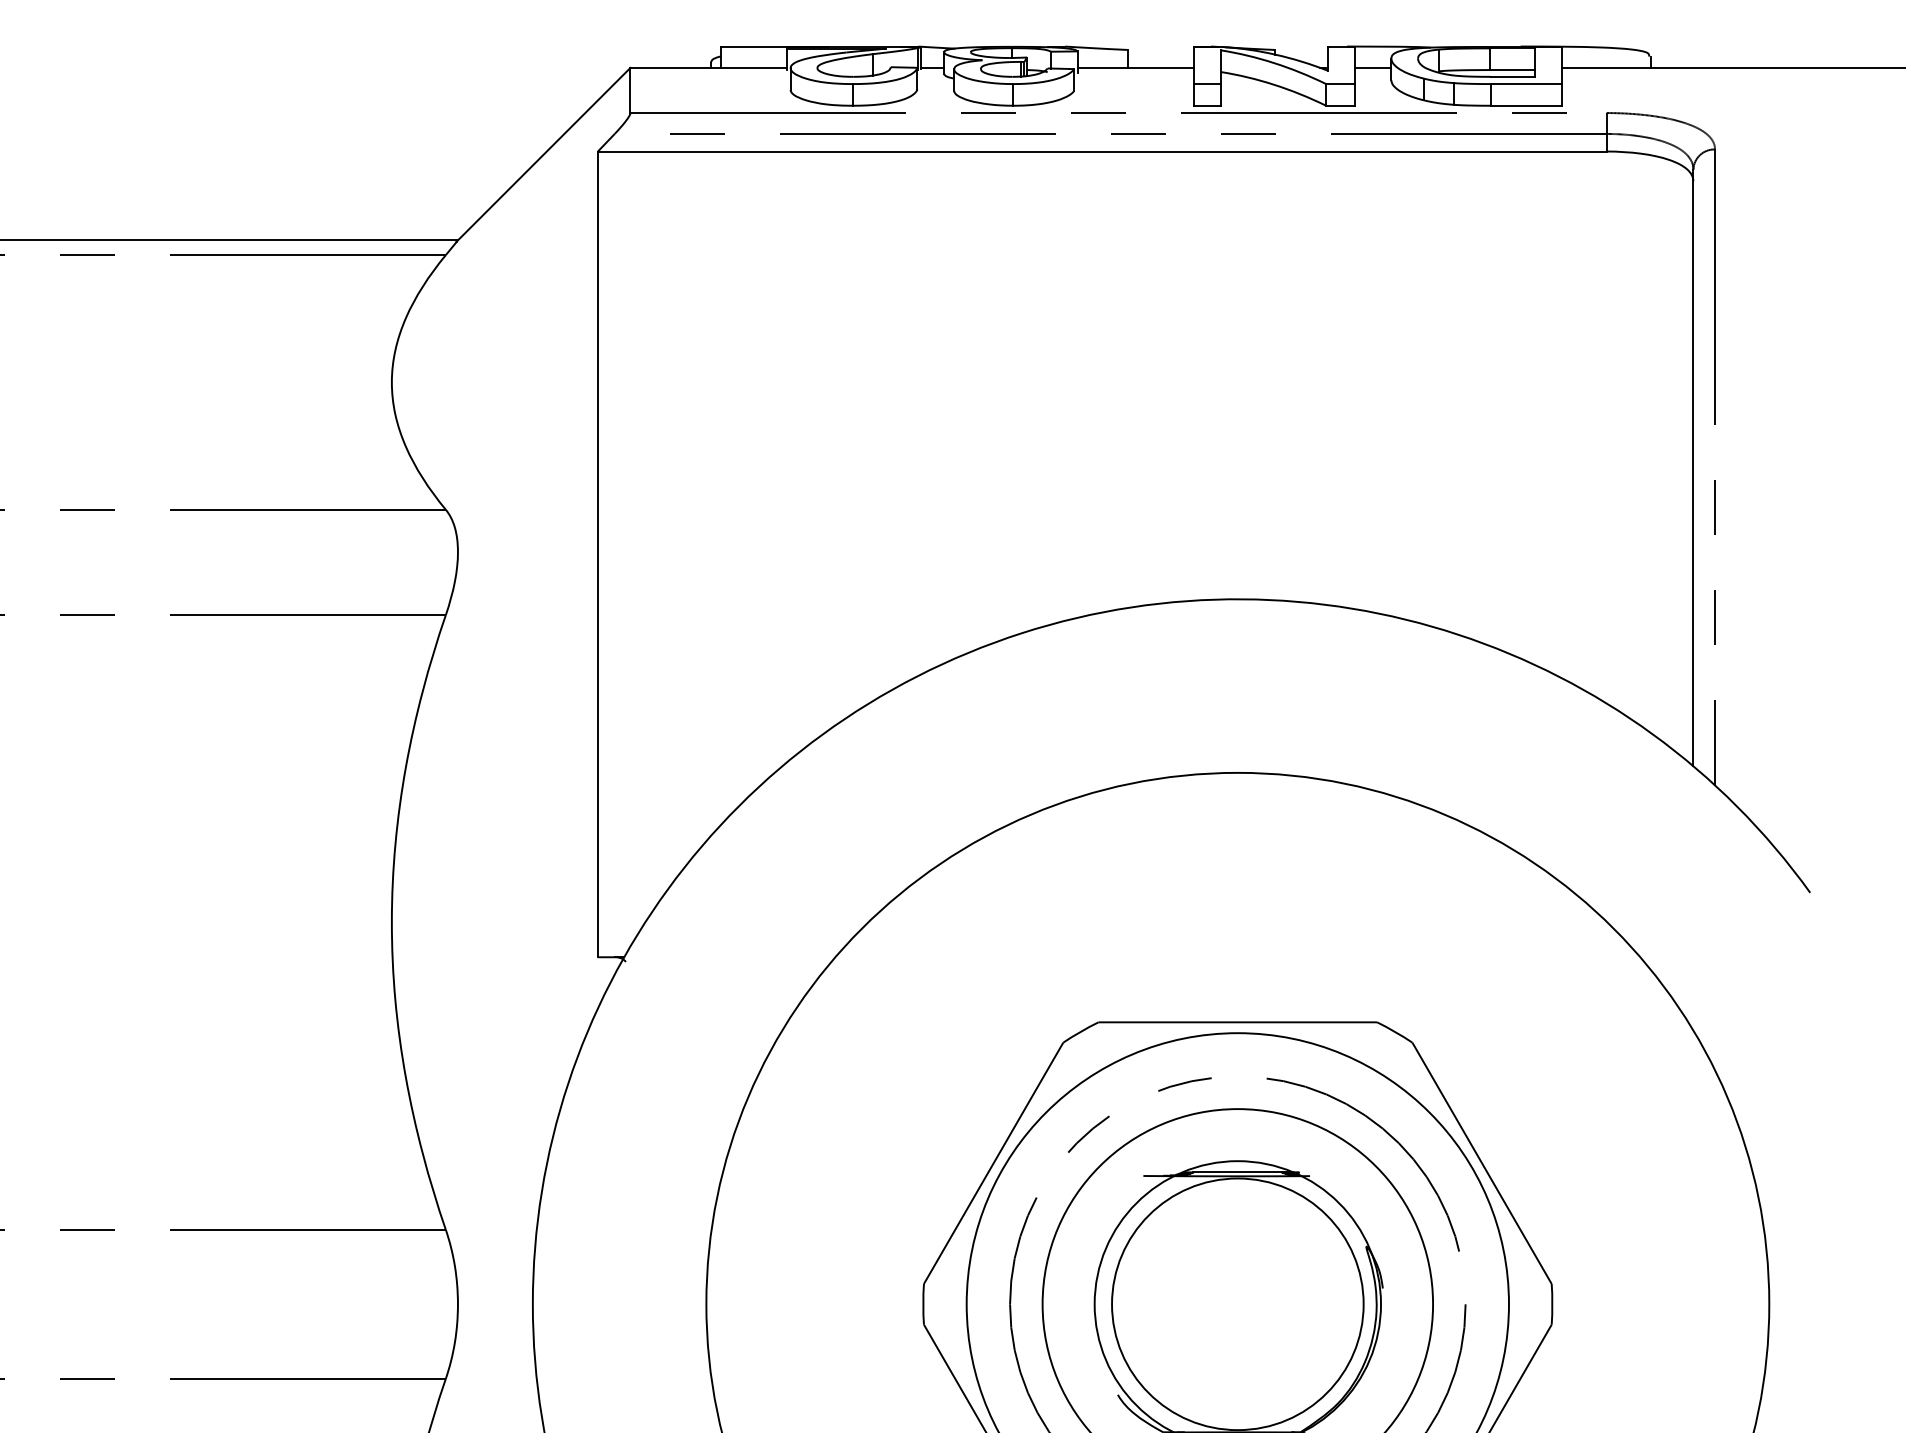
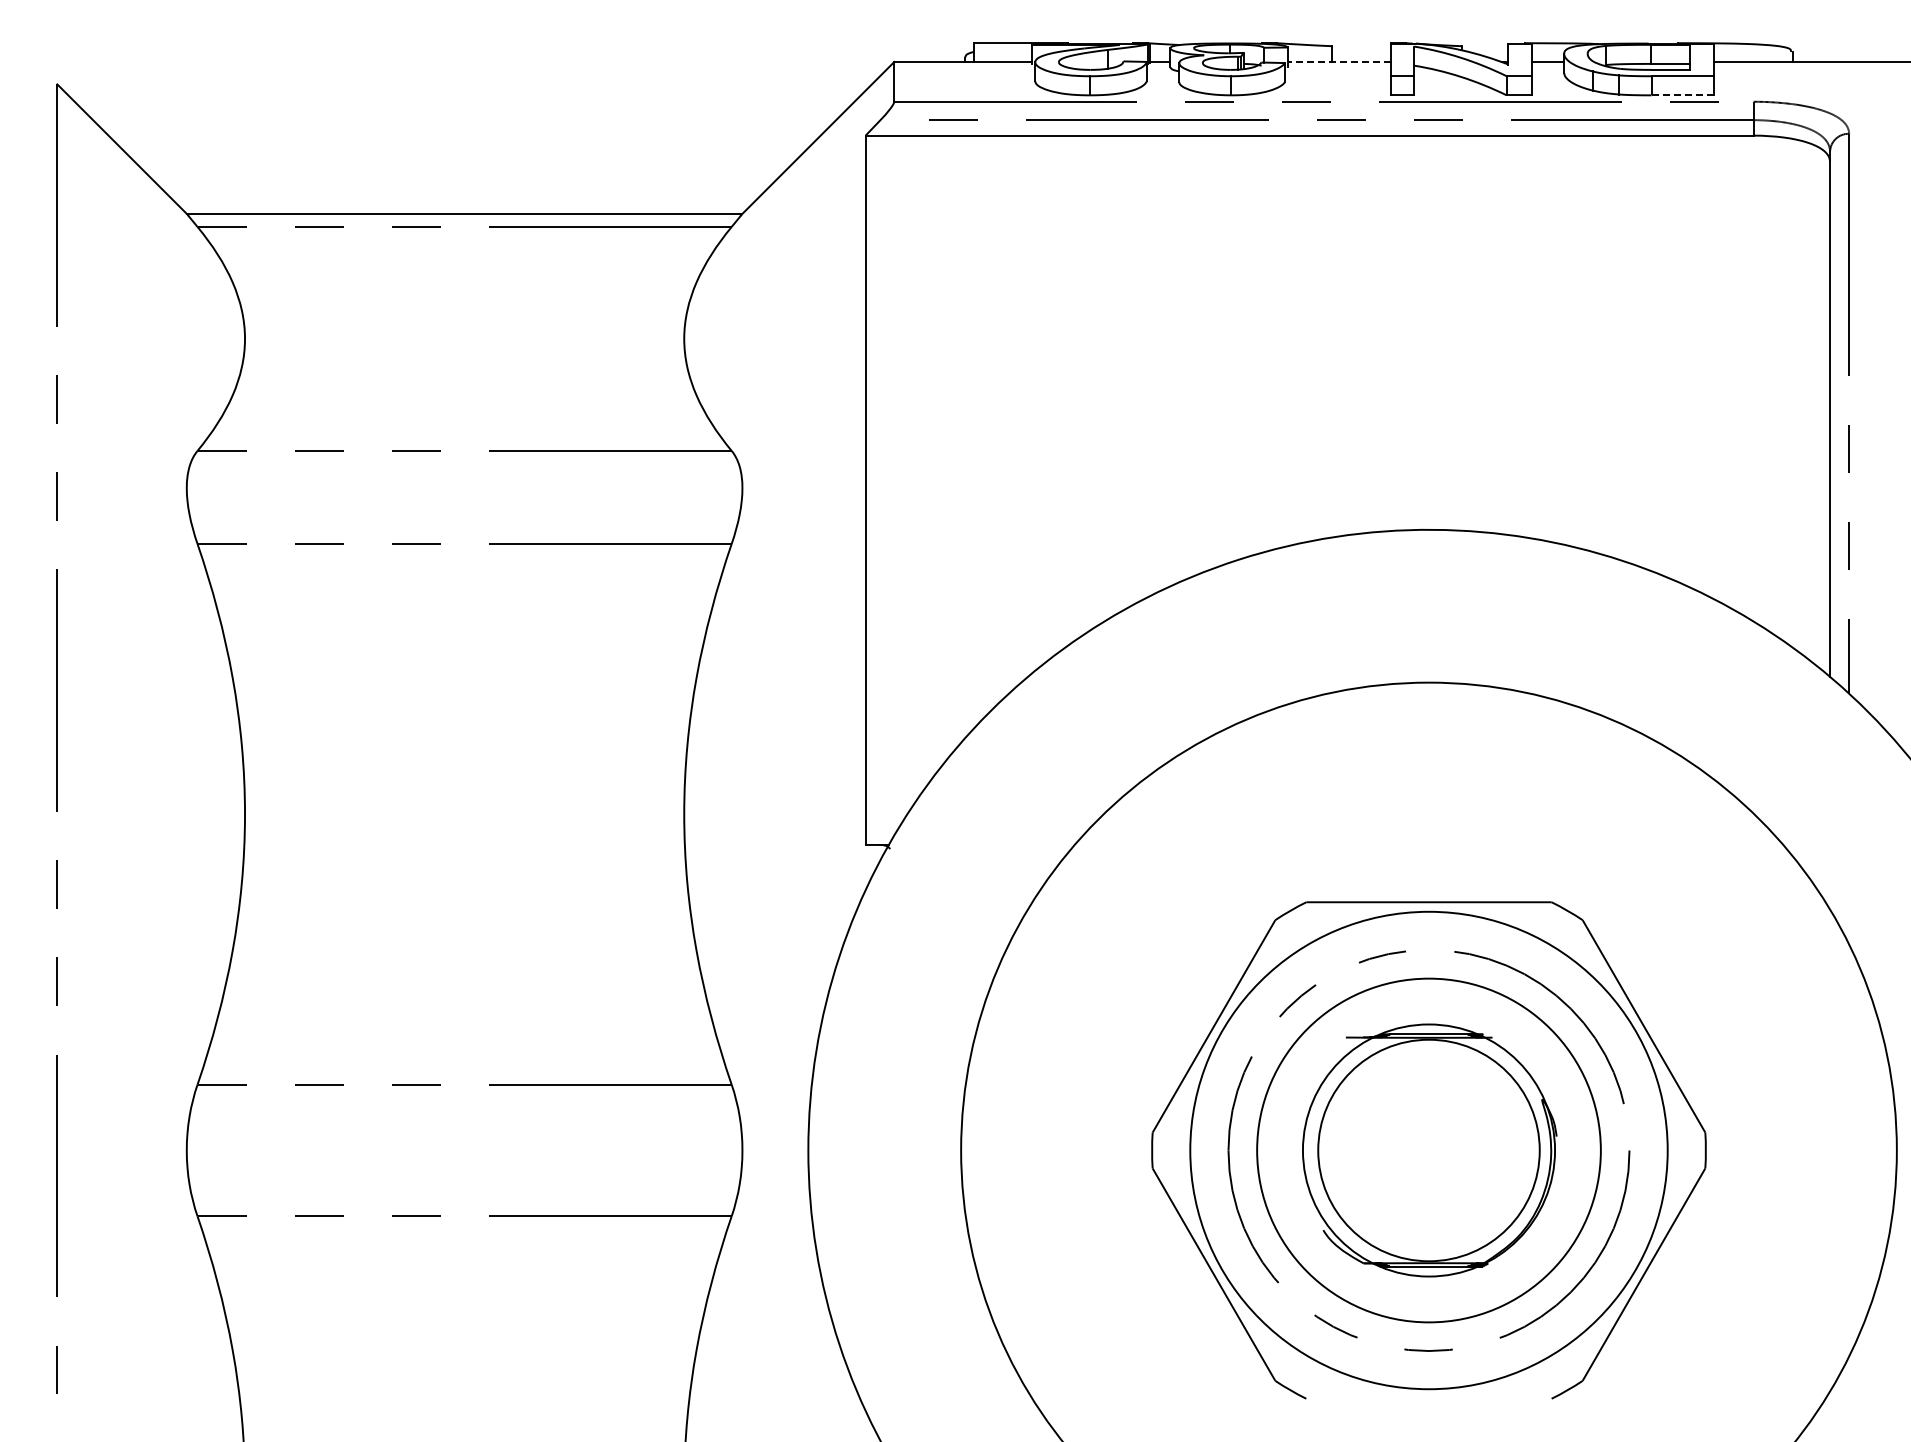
line: (1135, 68) -> (1338, 62), solid -> dashed
line: (1526, 105) -> (1683, 95), solid -> dashed

